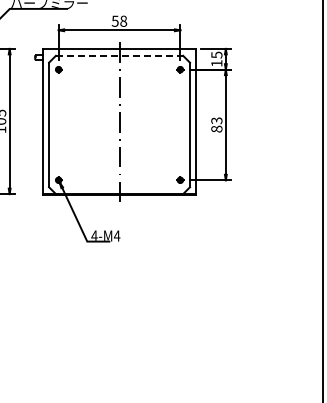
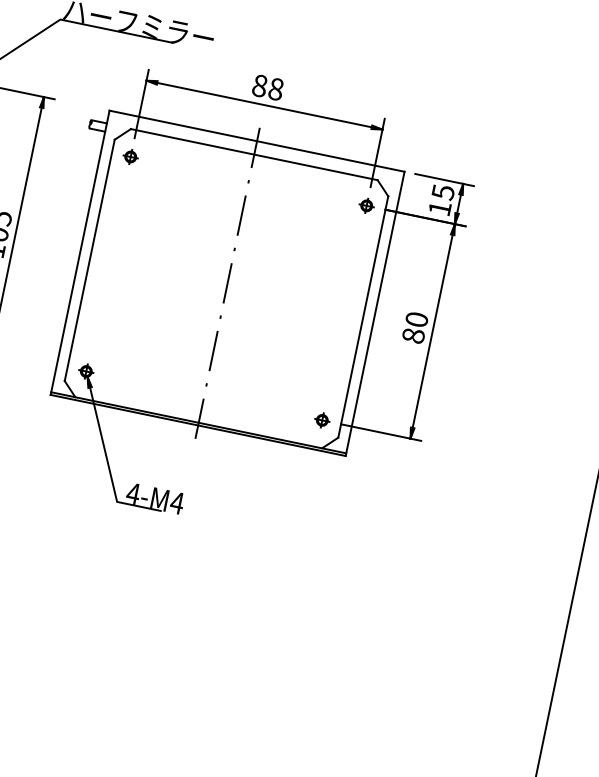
text: (114, 20) -> (258, 84), 58 -> 88
line: (119, 55) -> (254, 153), dashed -> solid
text: (216, 120) -> (416, 318), 83 -> 80

